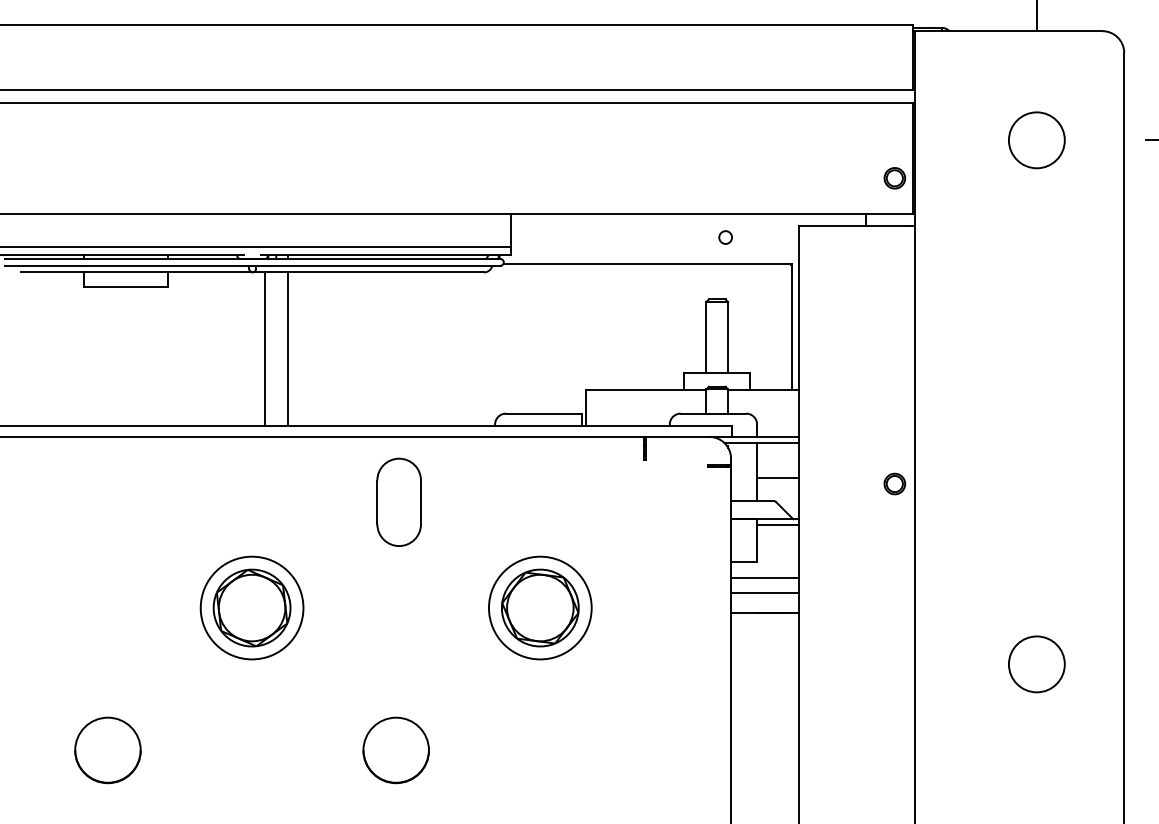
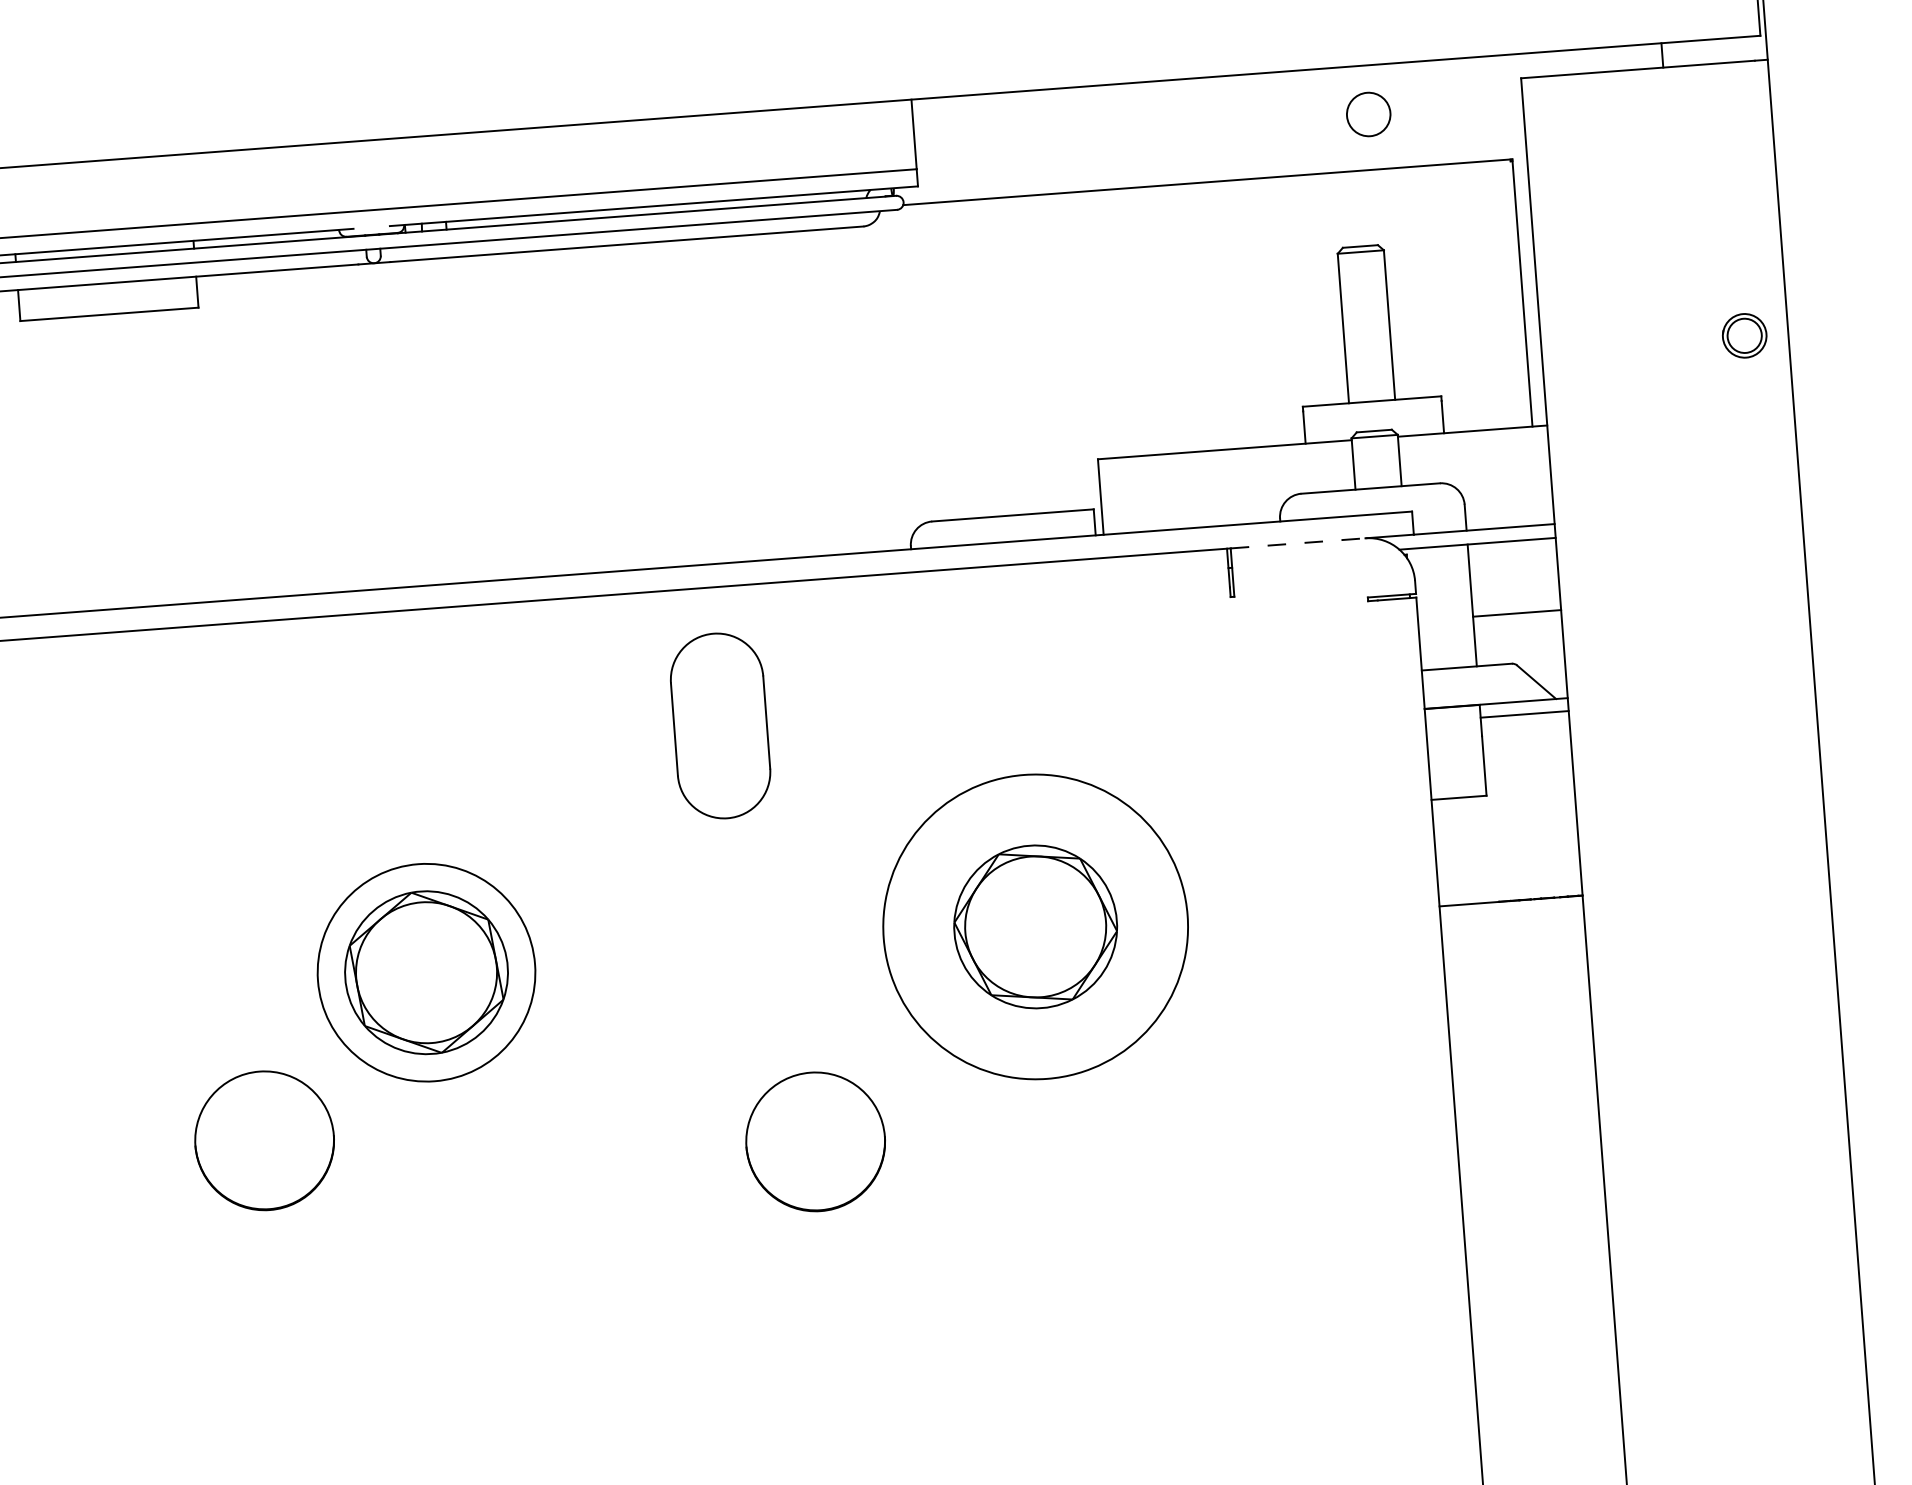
circle: (725, 237) -> (1368, 114), size x1.6
line: (264, 348) -> (411, 422), removed
line: (287, 348) -> (460, 418), removed
line: (677, 436) -> (1298, 542), solid -> dashed
part: (894, 483) -> (1743, 334), moved
line: (764, 577) -> (1504, 826), removed
line: (764, 592) -> (1506, 858), removed
circle: (539, 607) -> (1033, 925), size x1.4
part: (107, 750) -> (263, 1141), moved
part: (395, 750) -> (814, 1142), moved

